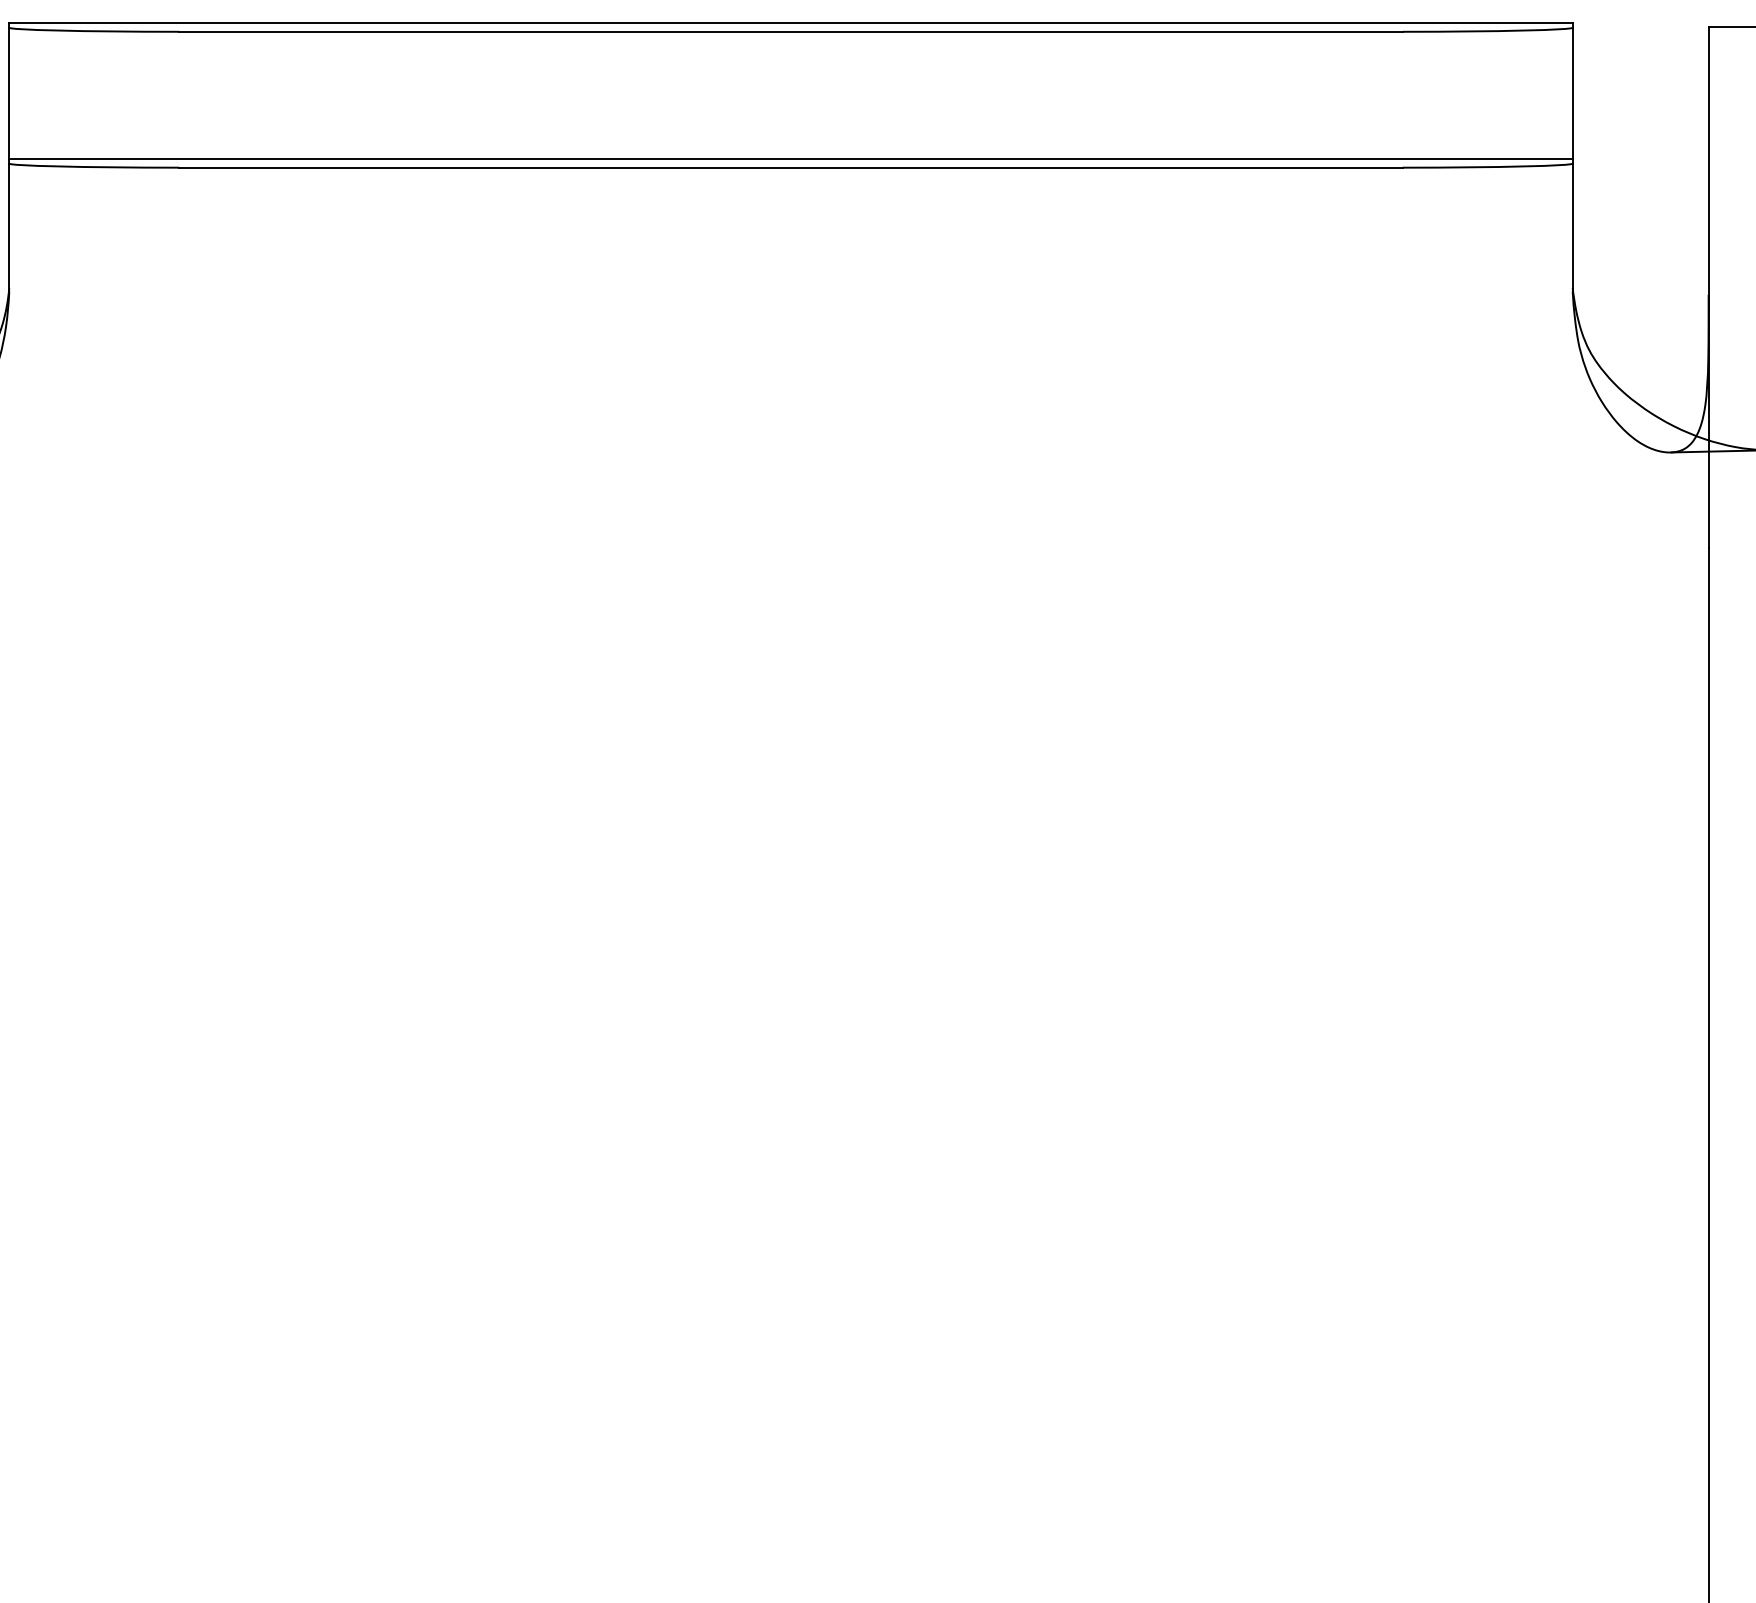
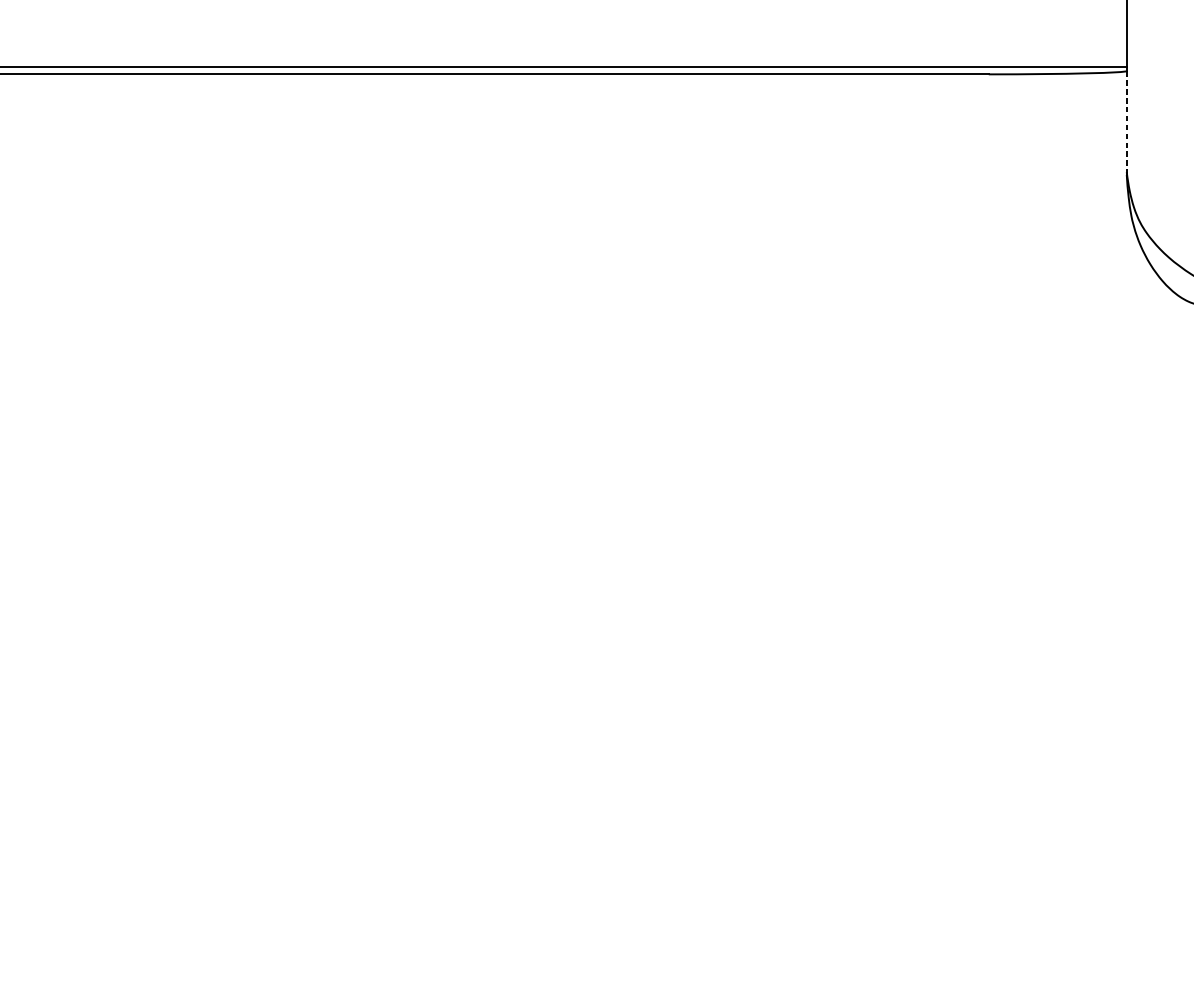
line: (1572, 227) -> (1126, 122), solid -> dashed

